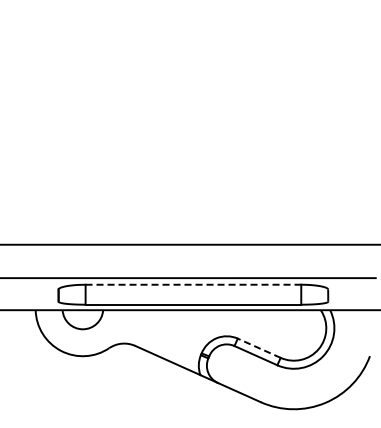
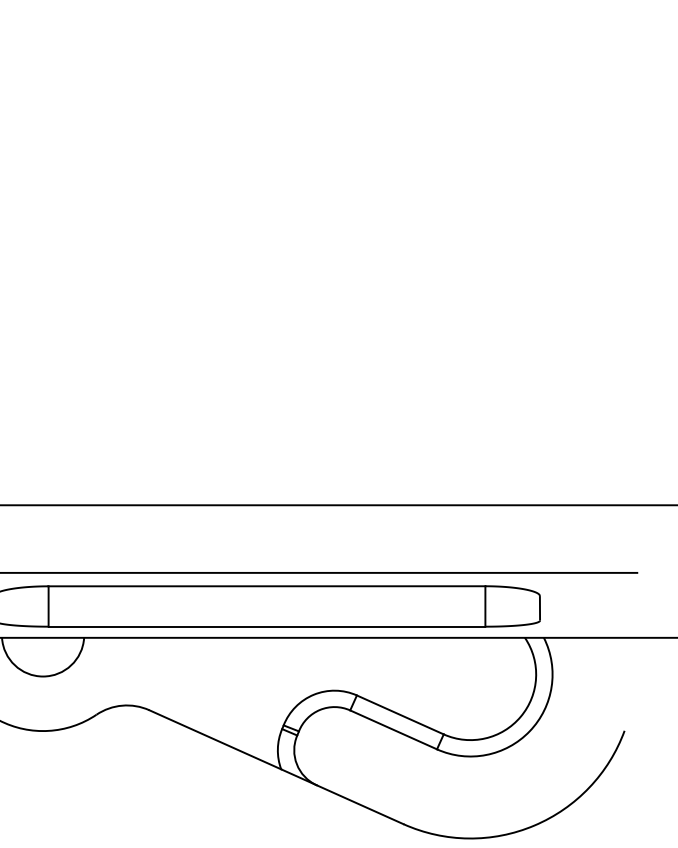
line: (193, 284) -> (267, 585), dashed -> solid
line: (258, 348) -> (398, 715), dashed -> solid

